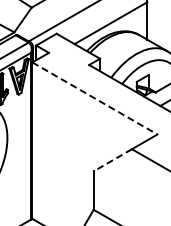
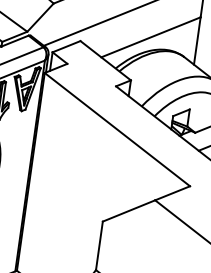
line: (95, 98) -> (118, 129), dashed -> solid
line: (112, 160) -> (128, 211), dashed -> solid

